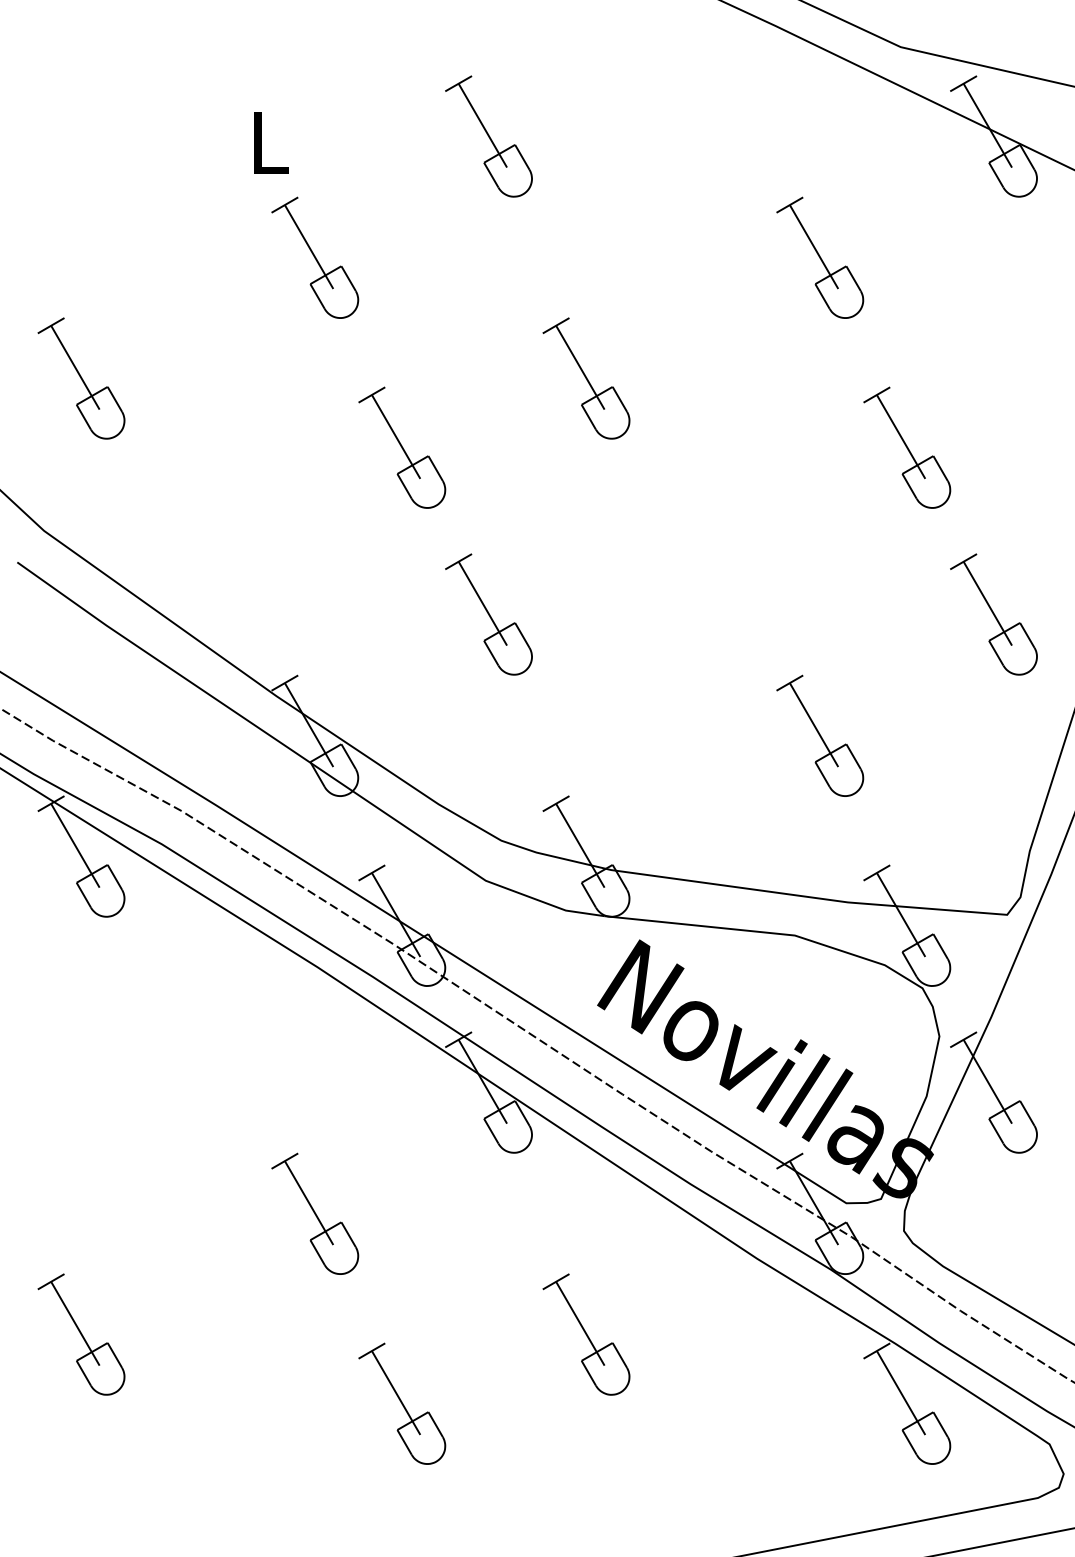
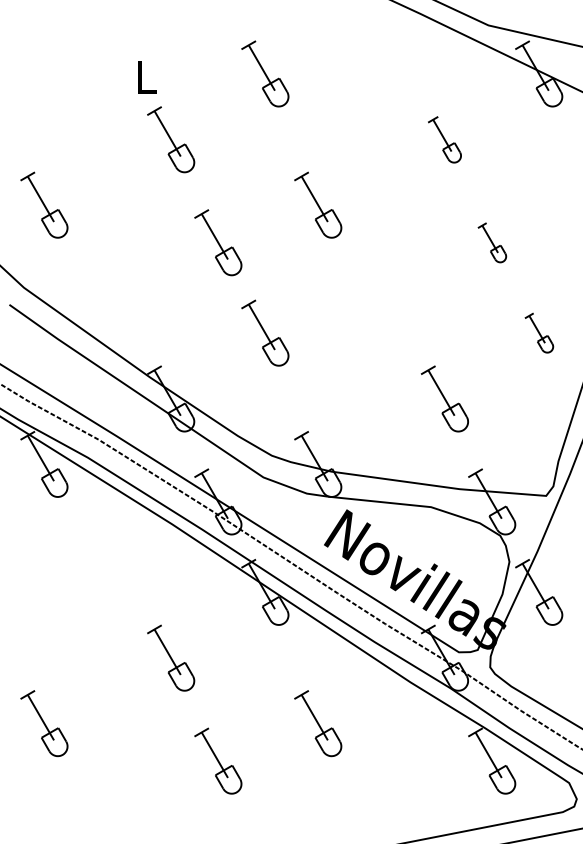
part: (819, 257) -> (444, 139), size x0.7
part: (908, 447) -> (492, 242), size x0.6
part: (994, 613) -> (539, 332), size x0.6

